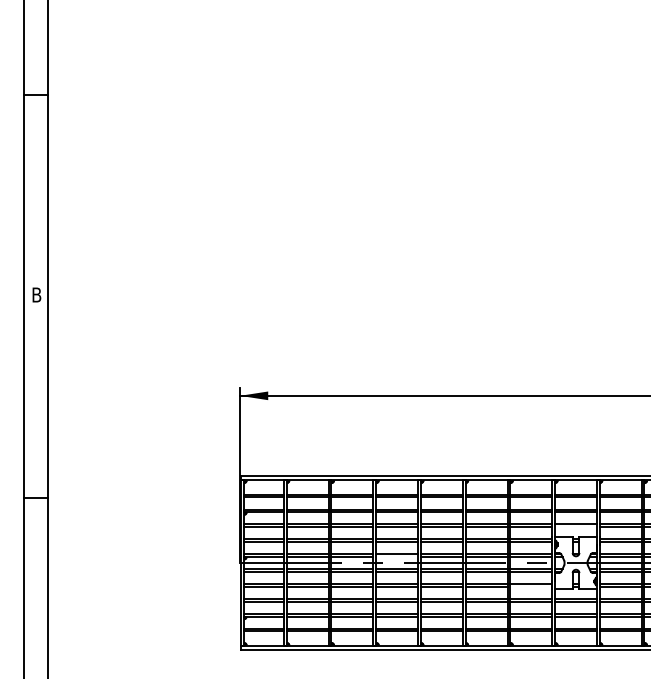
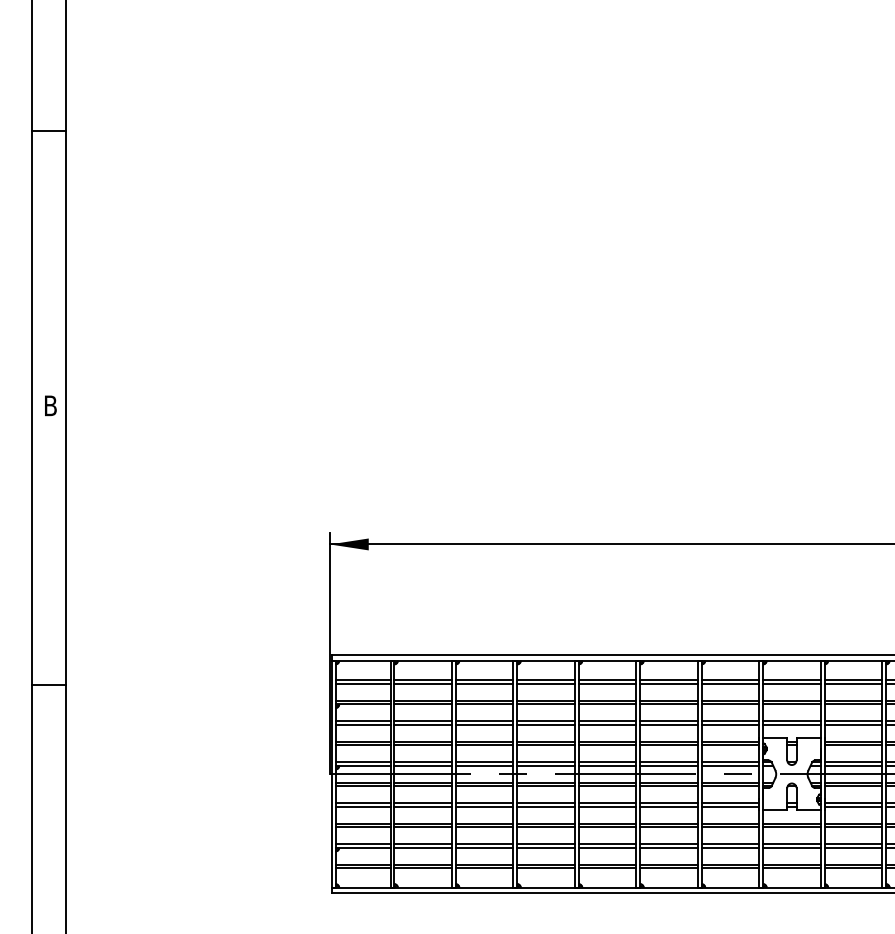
line: (575, 526) -> (791, 724), added
line: (396, 556) -> (545, 765), added
line: (530, 586) -> (729, 806), added

